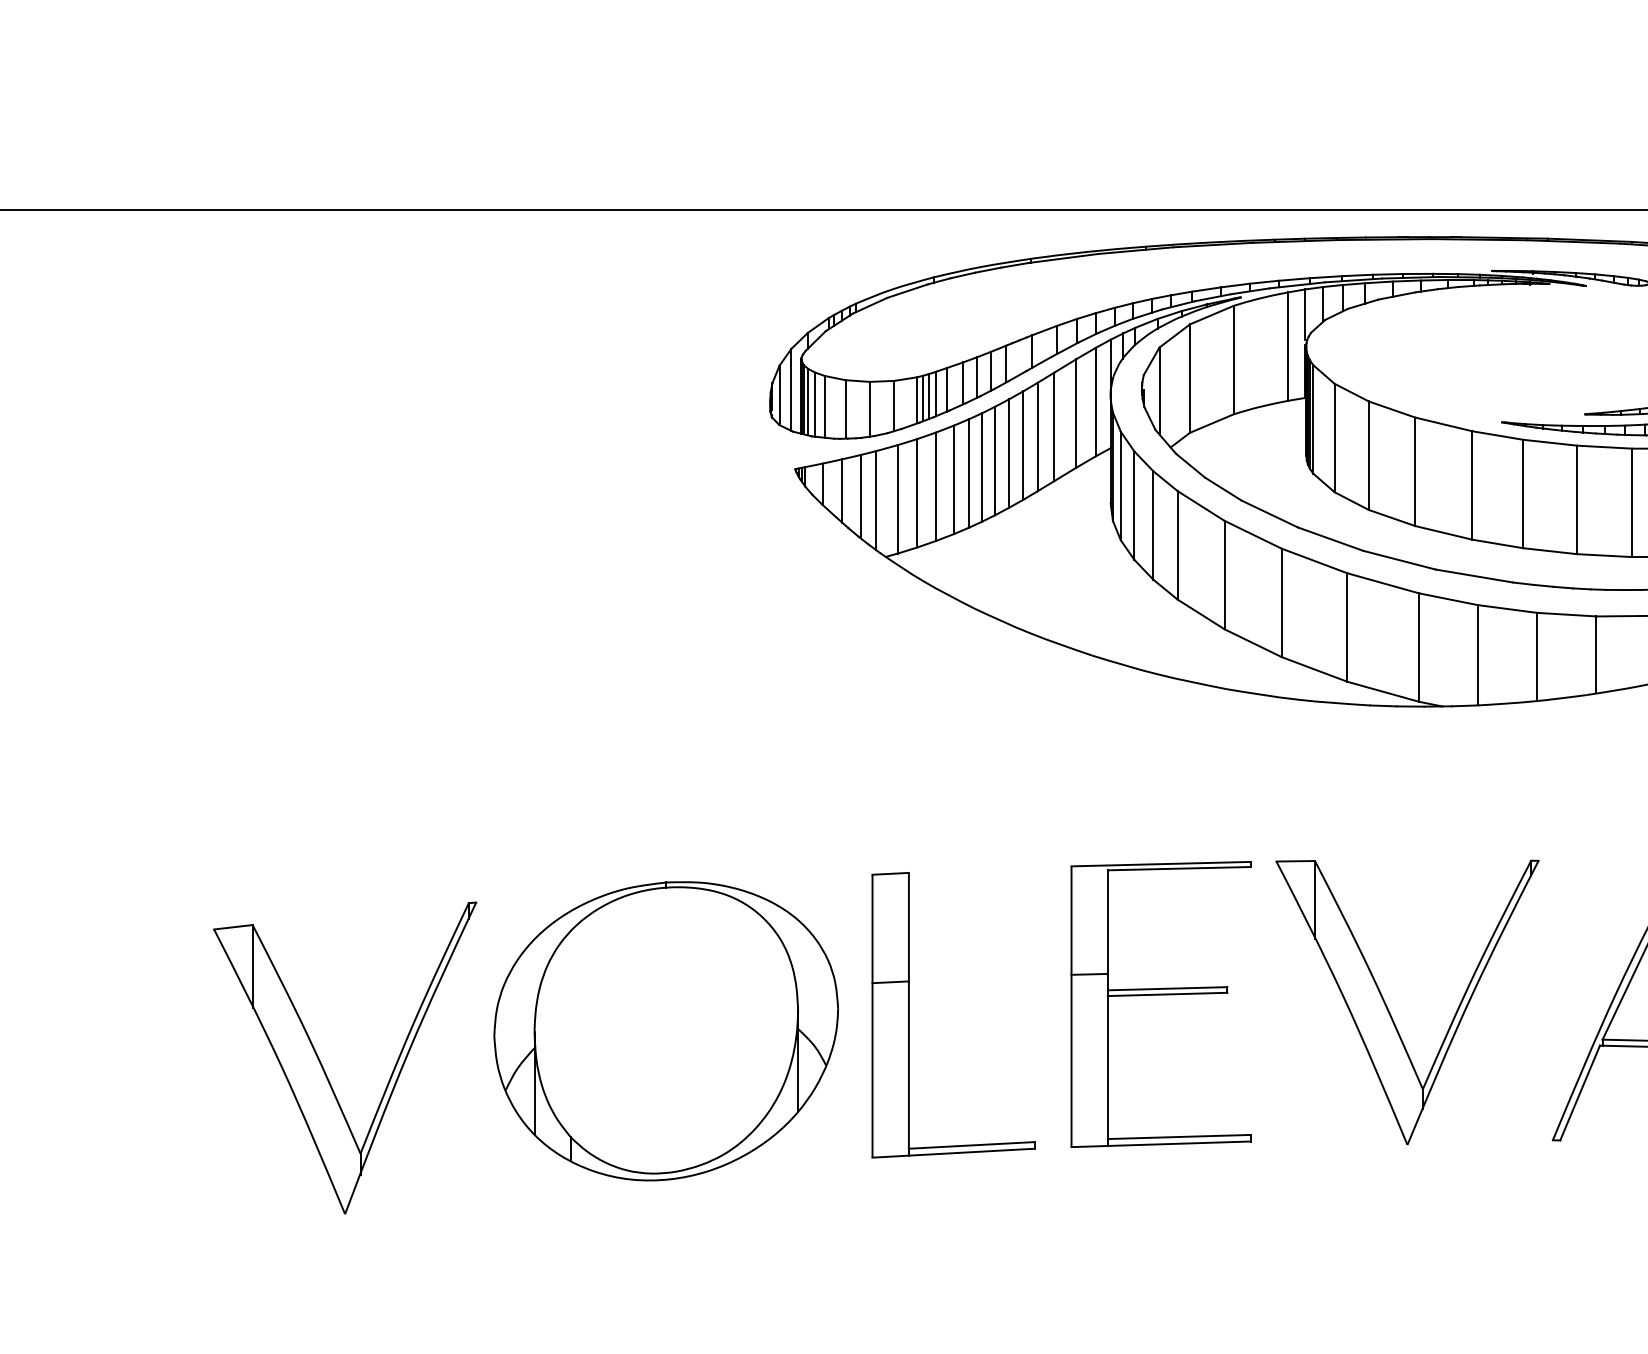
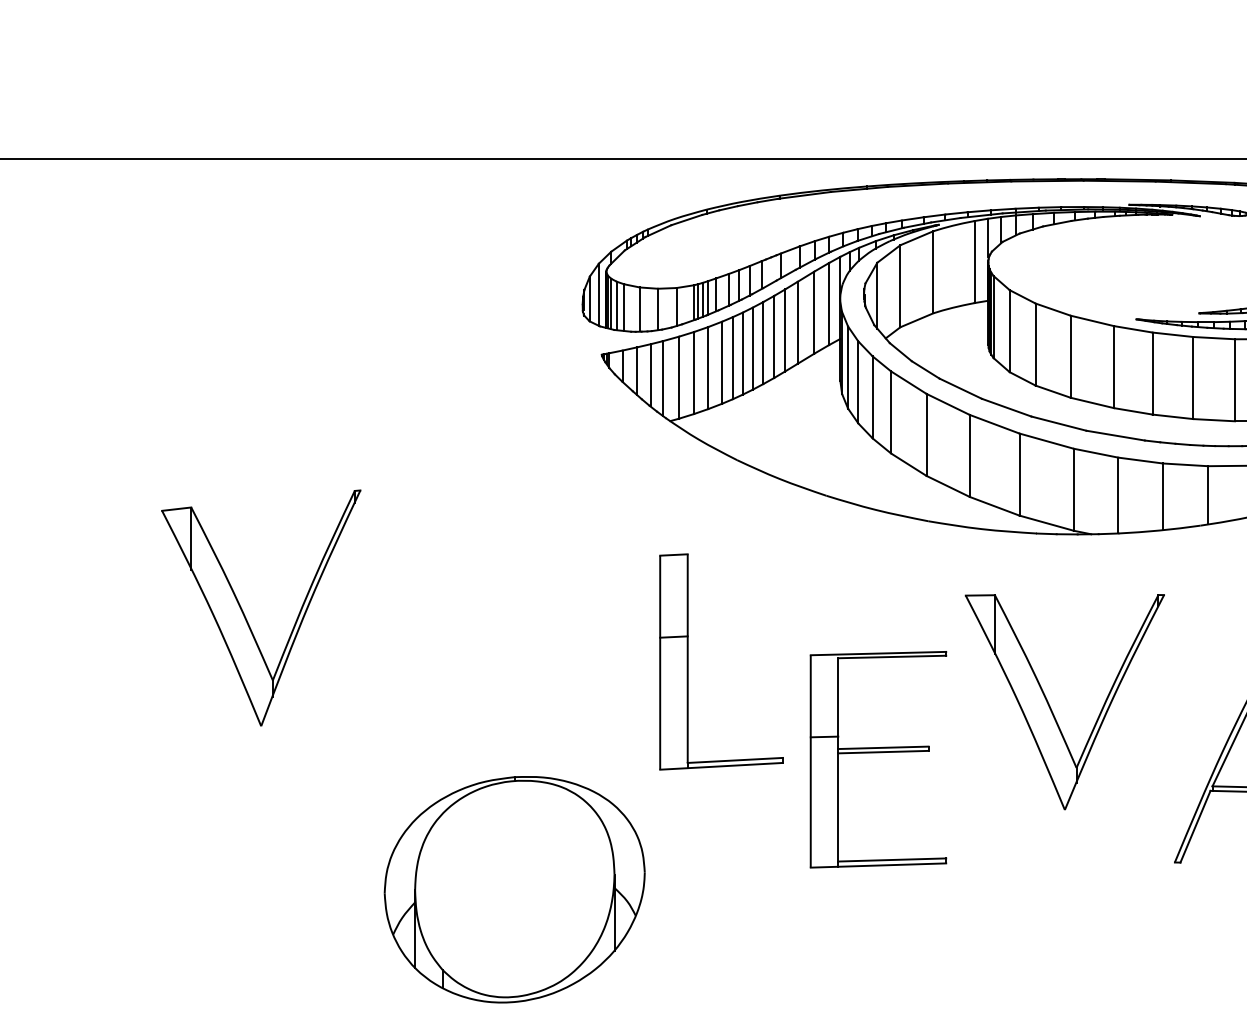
part: (1389, 1010) -> (1051, 708), moved
part: (909, 1015) -> (688, 662), moved
part: (665, 1031) -> (514, 889), moved
part: (323, 1066) -> (244, 614), moved

